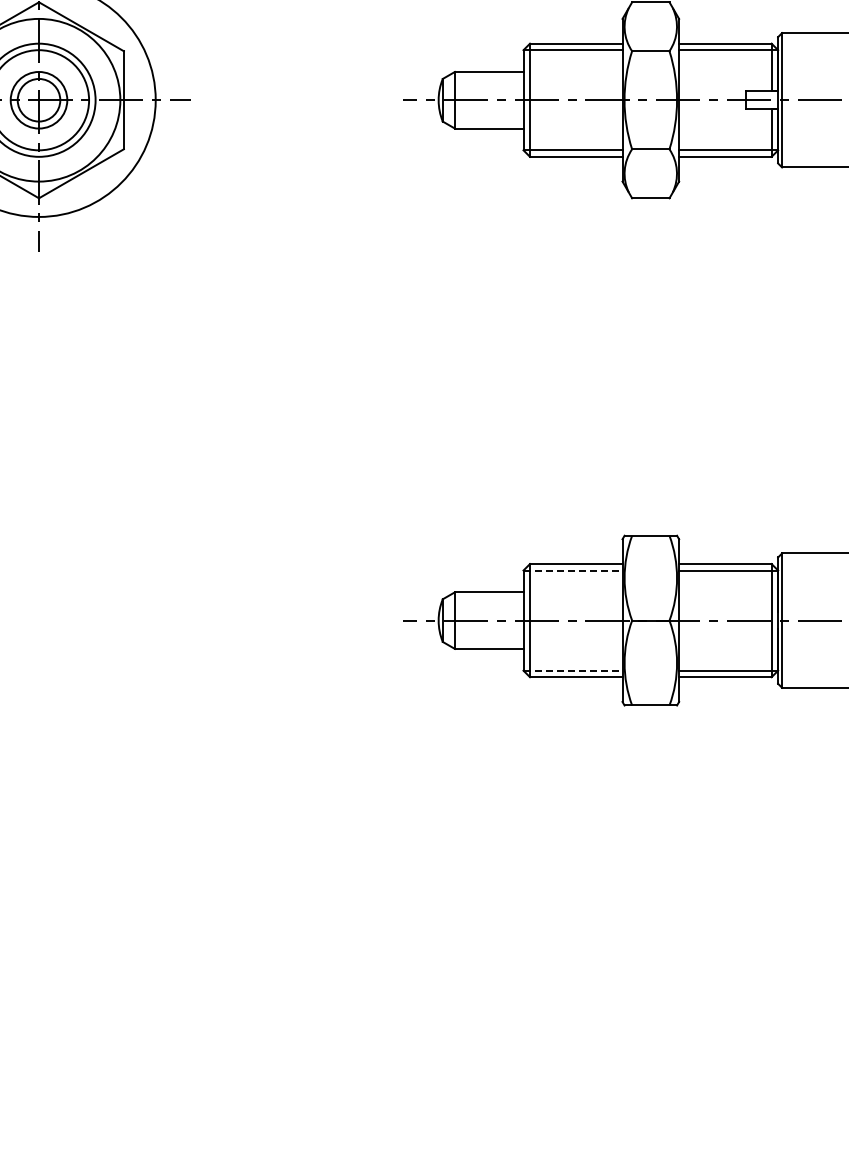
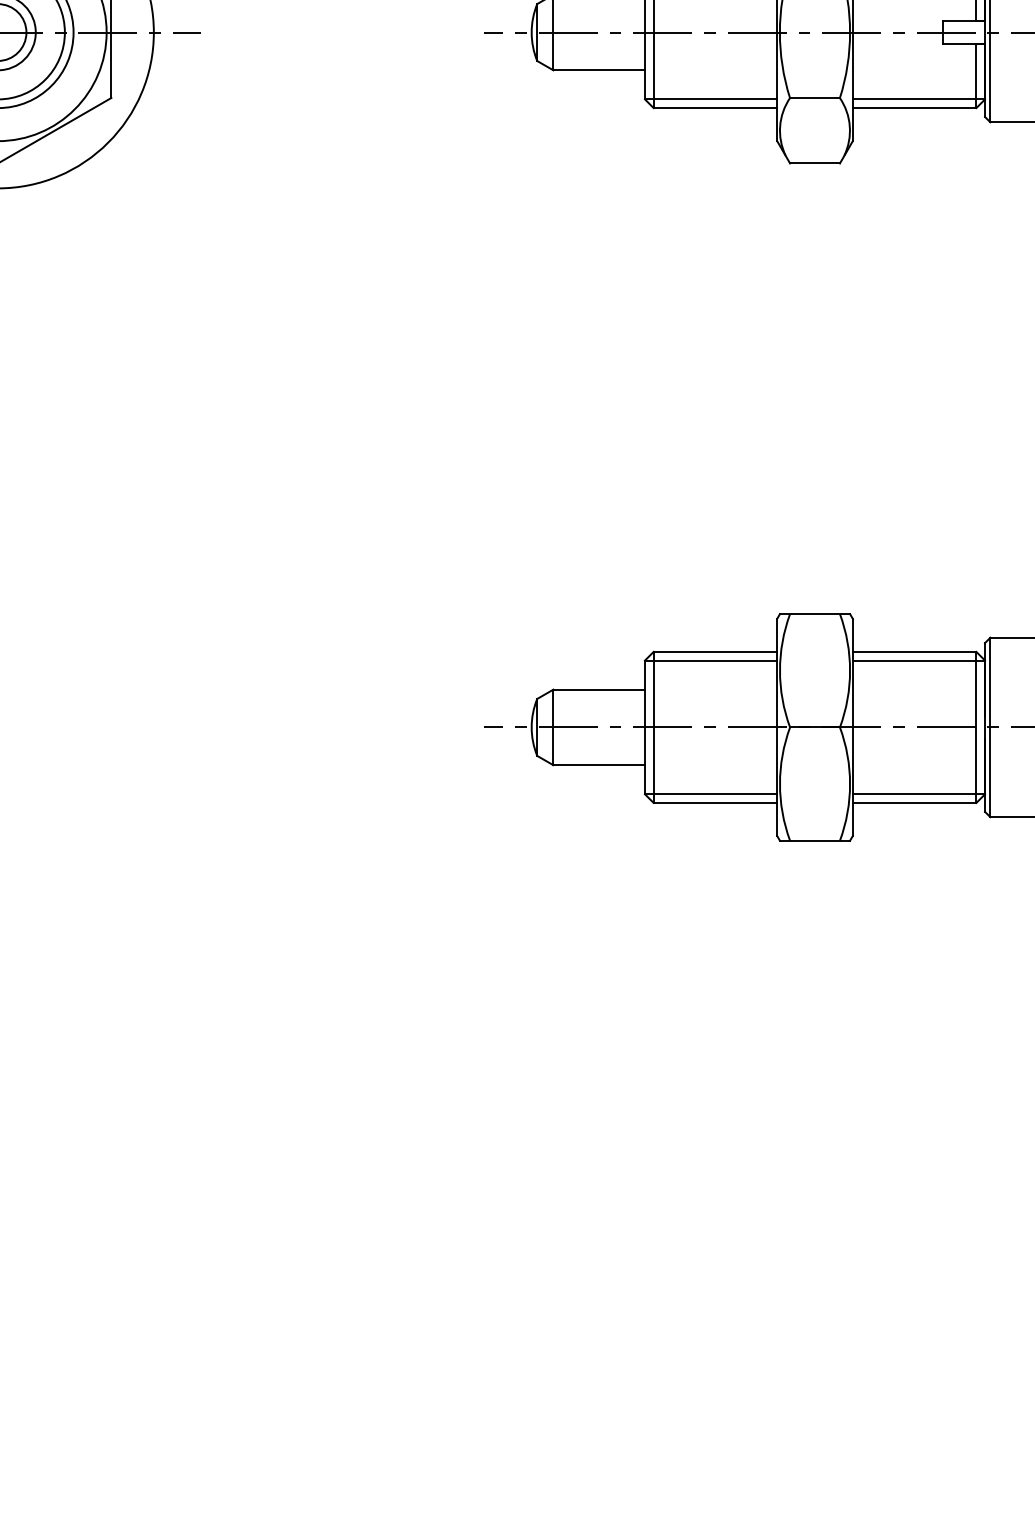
line: (573, 570) -> (711, 660), dashed -> solid
line: (573, 670) -> (711, 794), dashed -> solid

